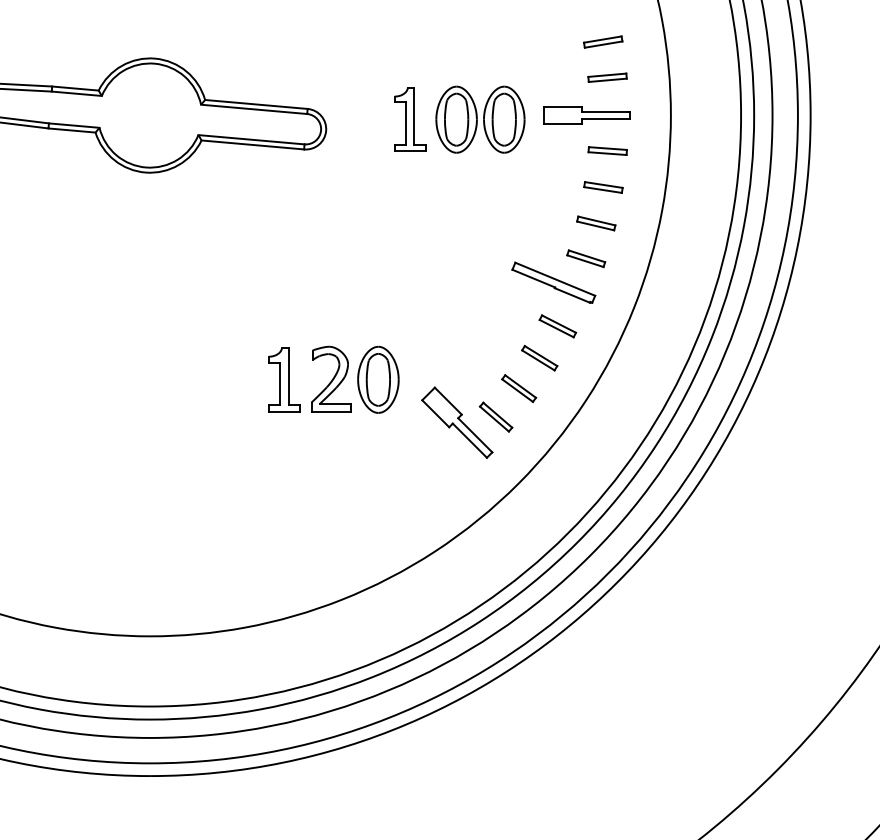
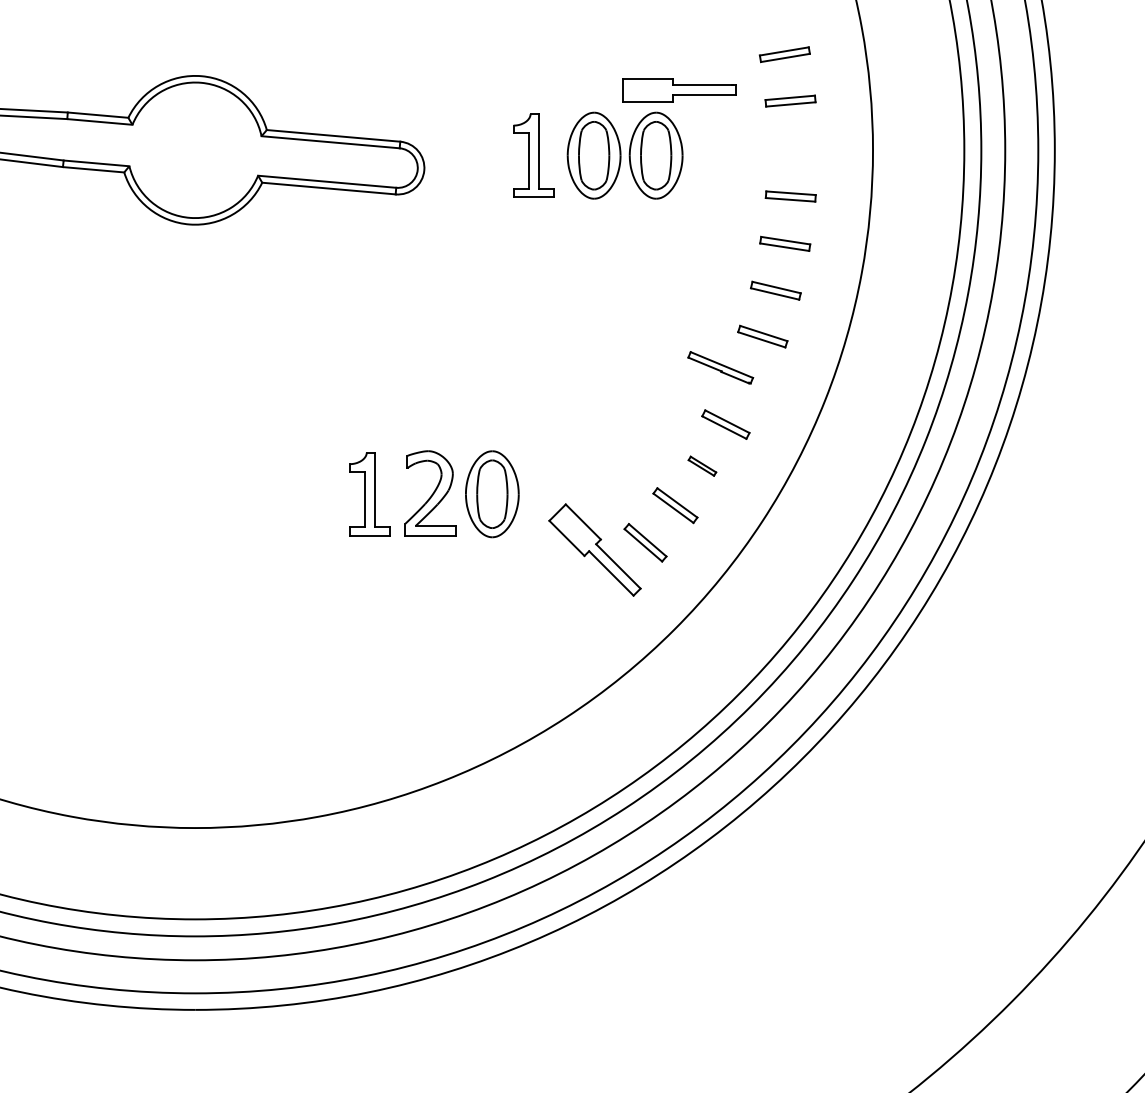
part: (586, 115) -> (678, 90), moved
part: (553, 282) -> (720, 367), size x0.6
part: (539, 358) -> (701, 466), size x0.6

